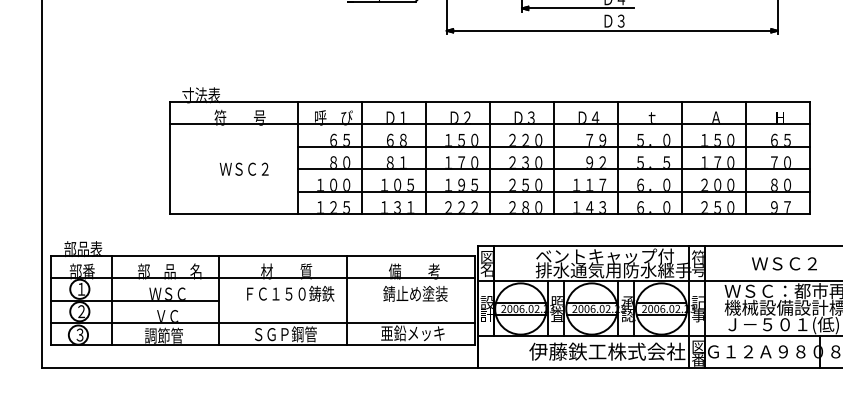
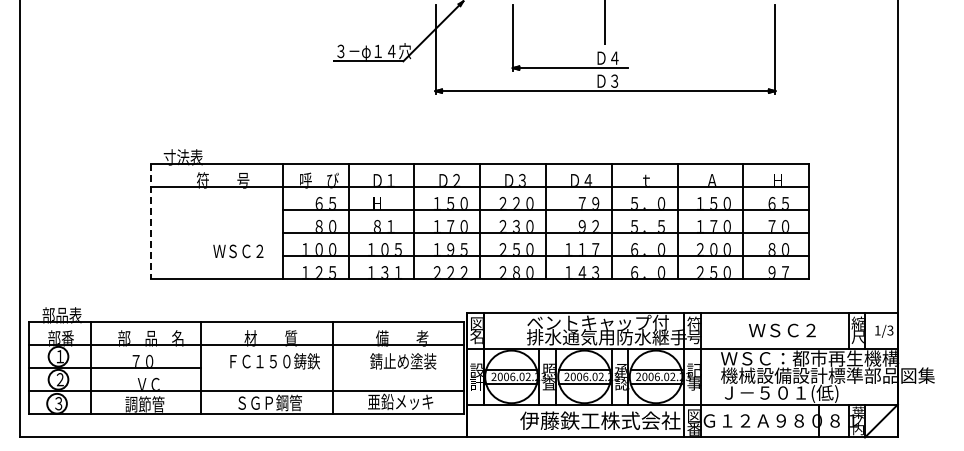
text: (396, 139) -> (383, 202), ６８ -> Ｈ
line: (170, 157) -> (151, 221), solid -> dashed
text: (244, 169) -> (238, 251), moved
text: (167, 293) -> (148, 360), ＷＳＣ -> ７０

